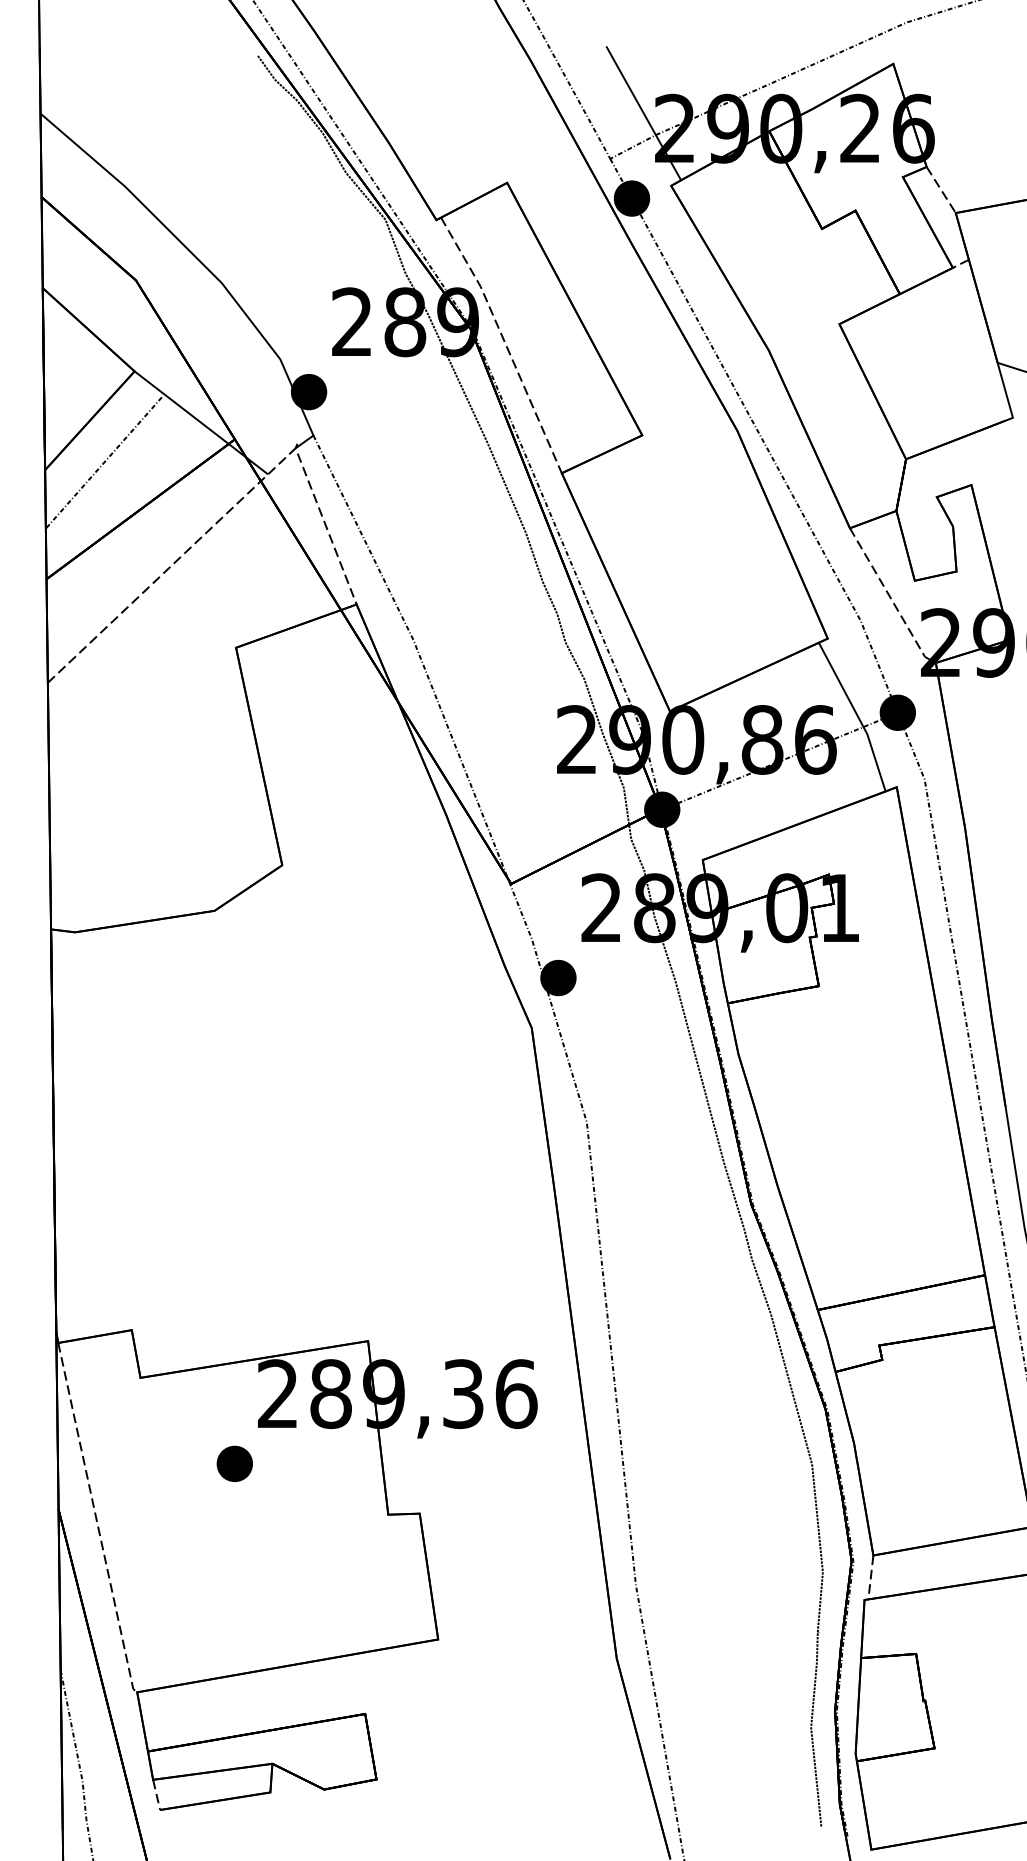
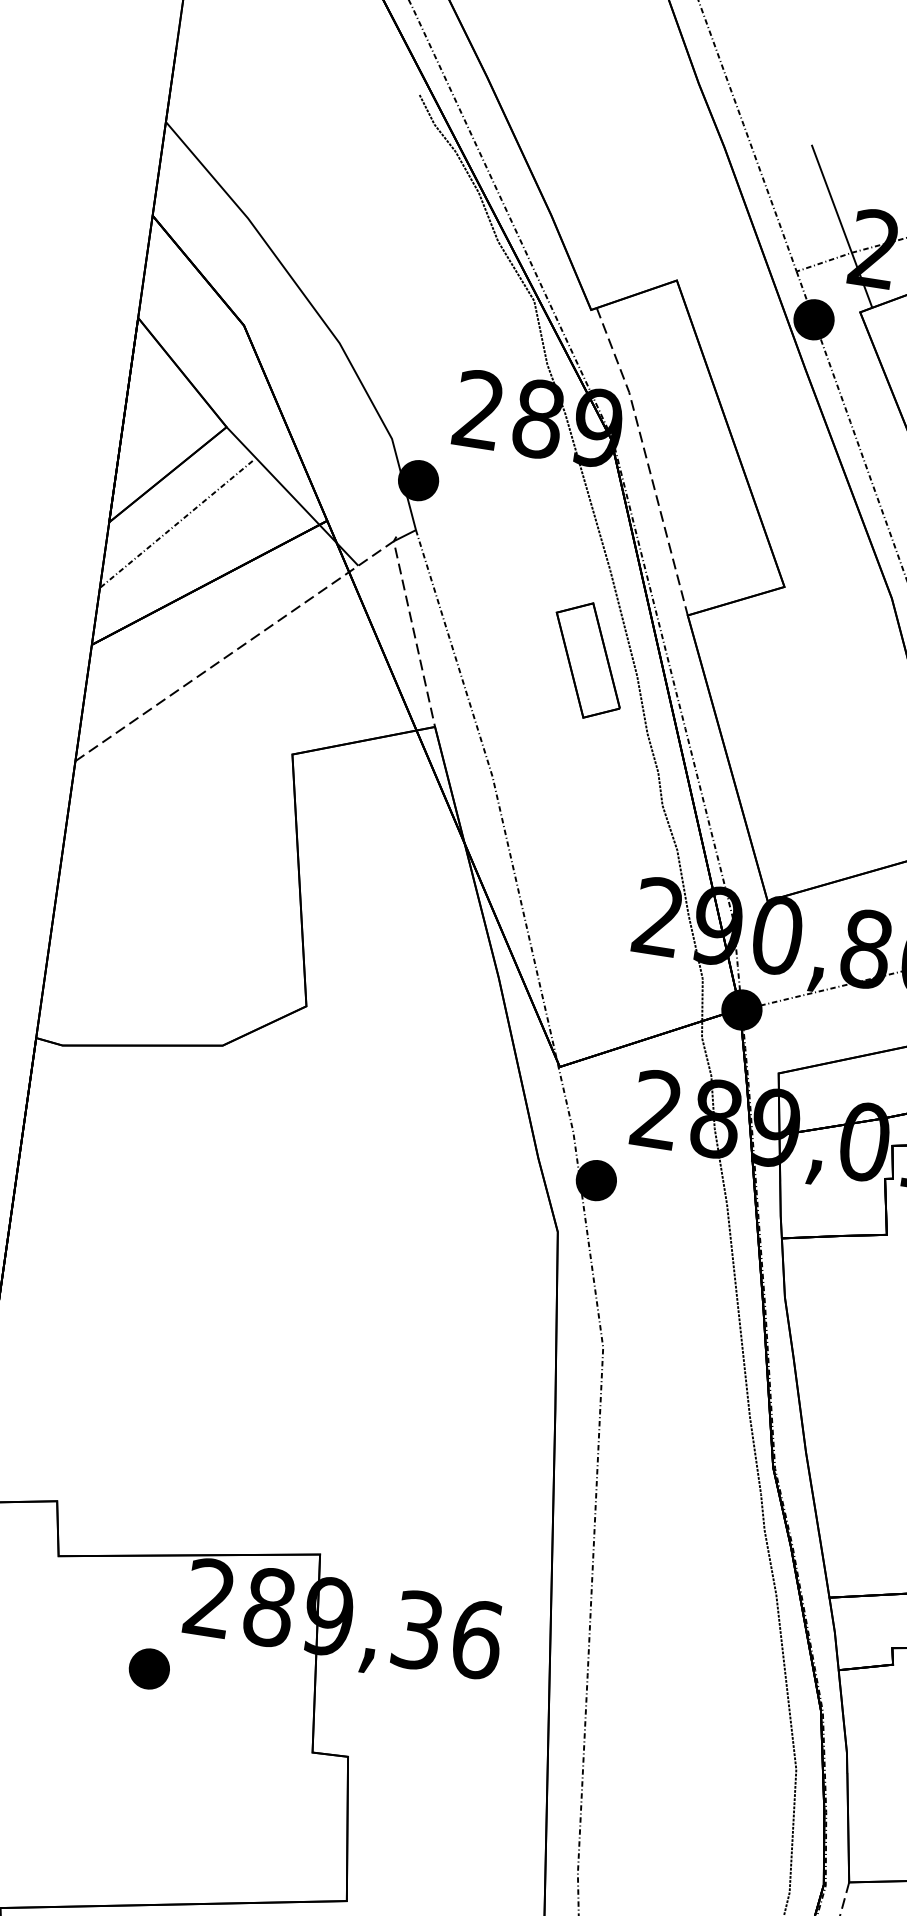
part: (480, 525) -> (587, 659), added

